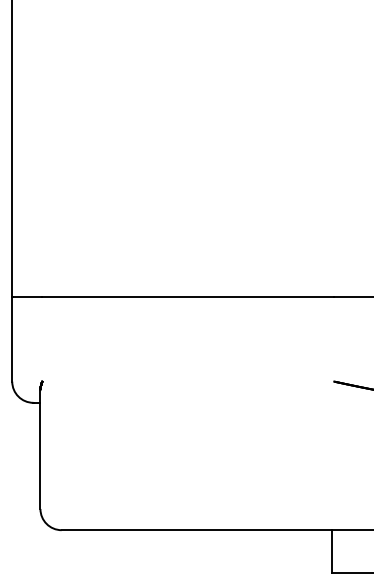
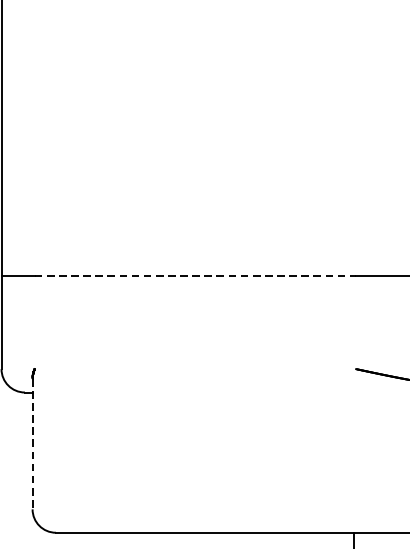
line: (188, 296) -> (195, 275), solid -> dashed
line: (40, 450) -> (32, 444), solid -> dashed

